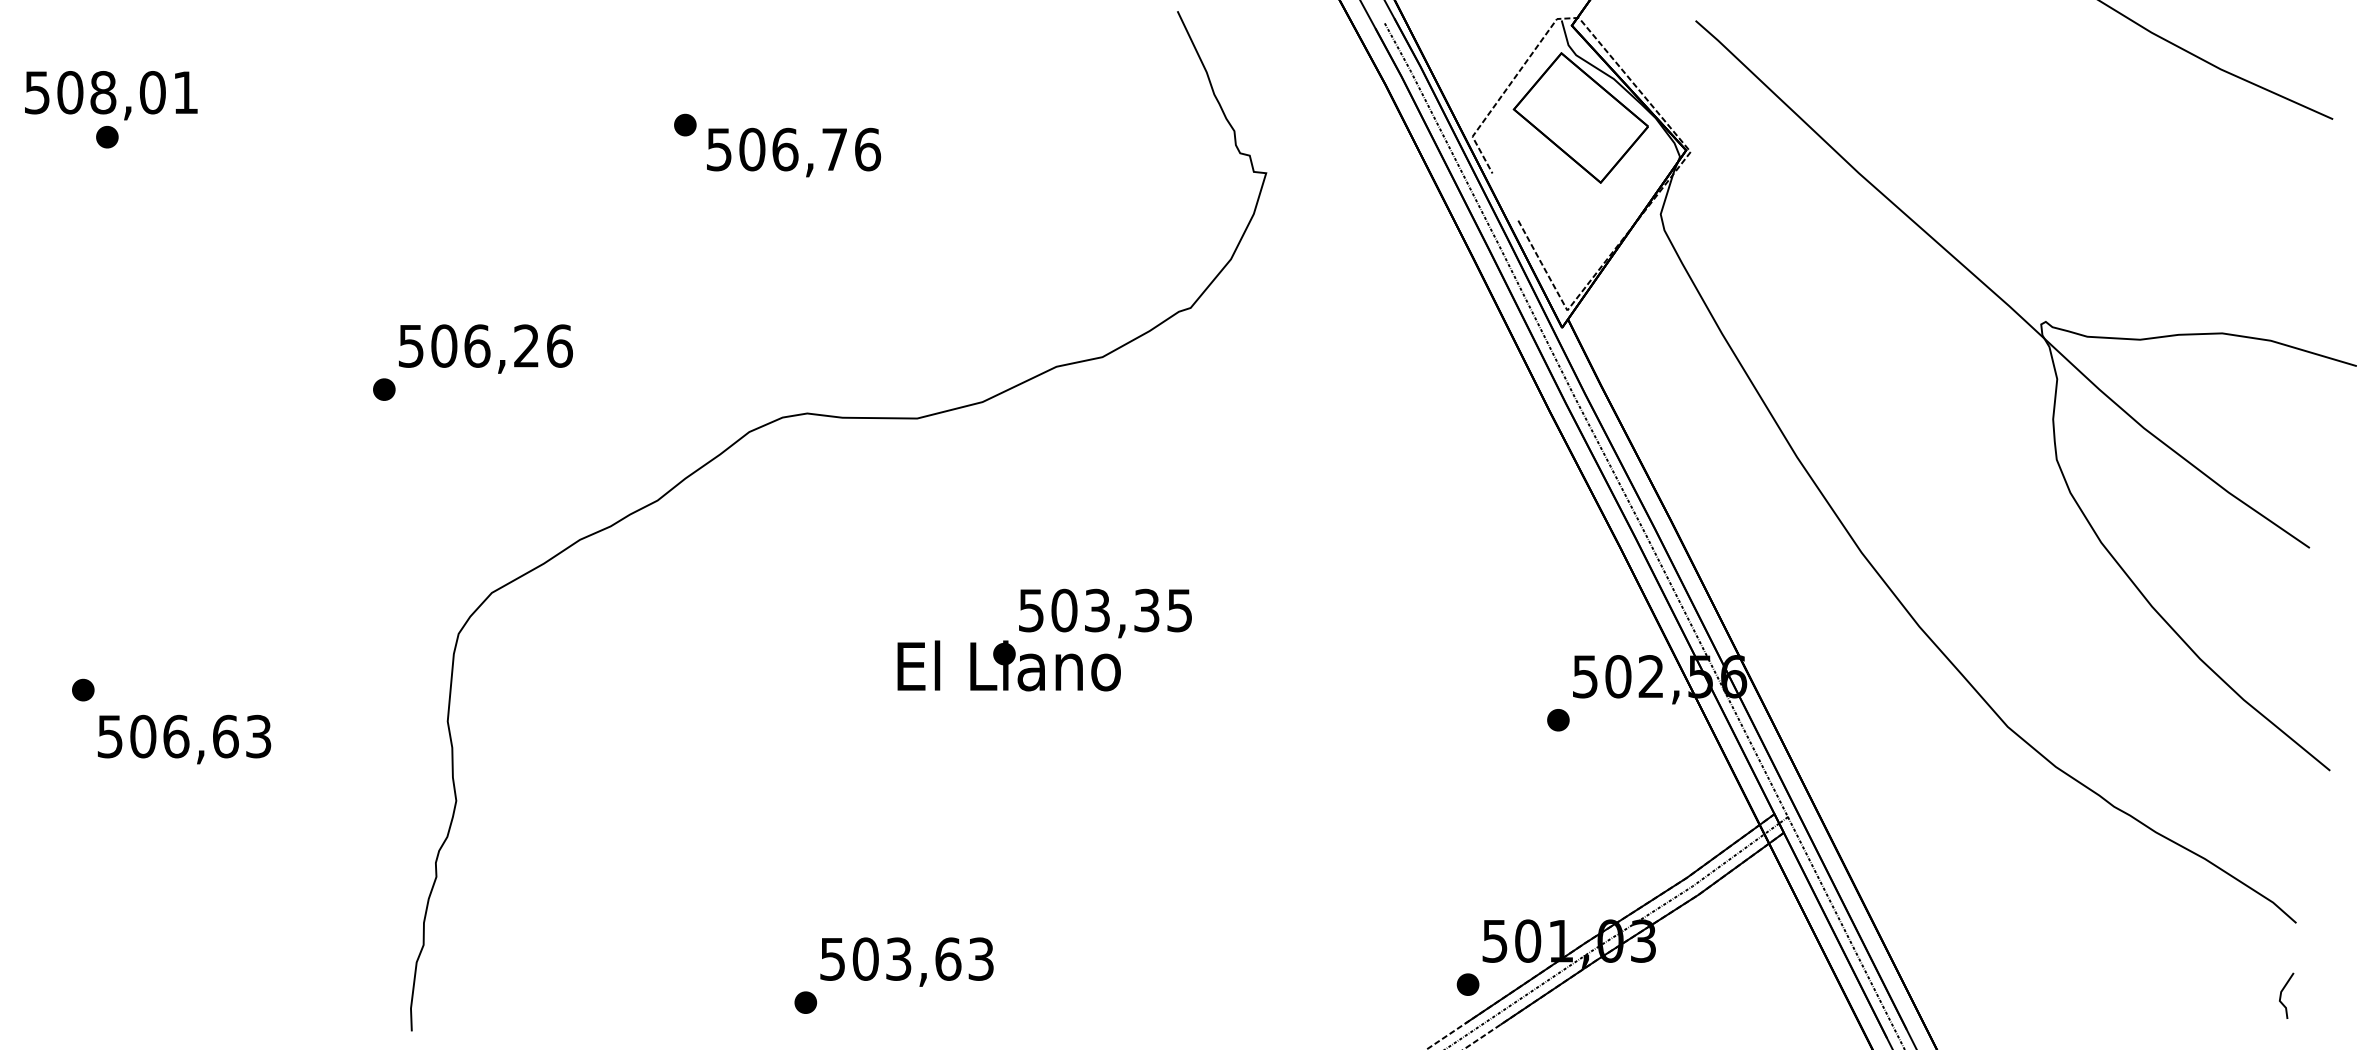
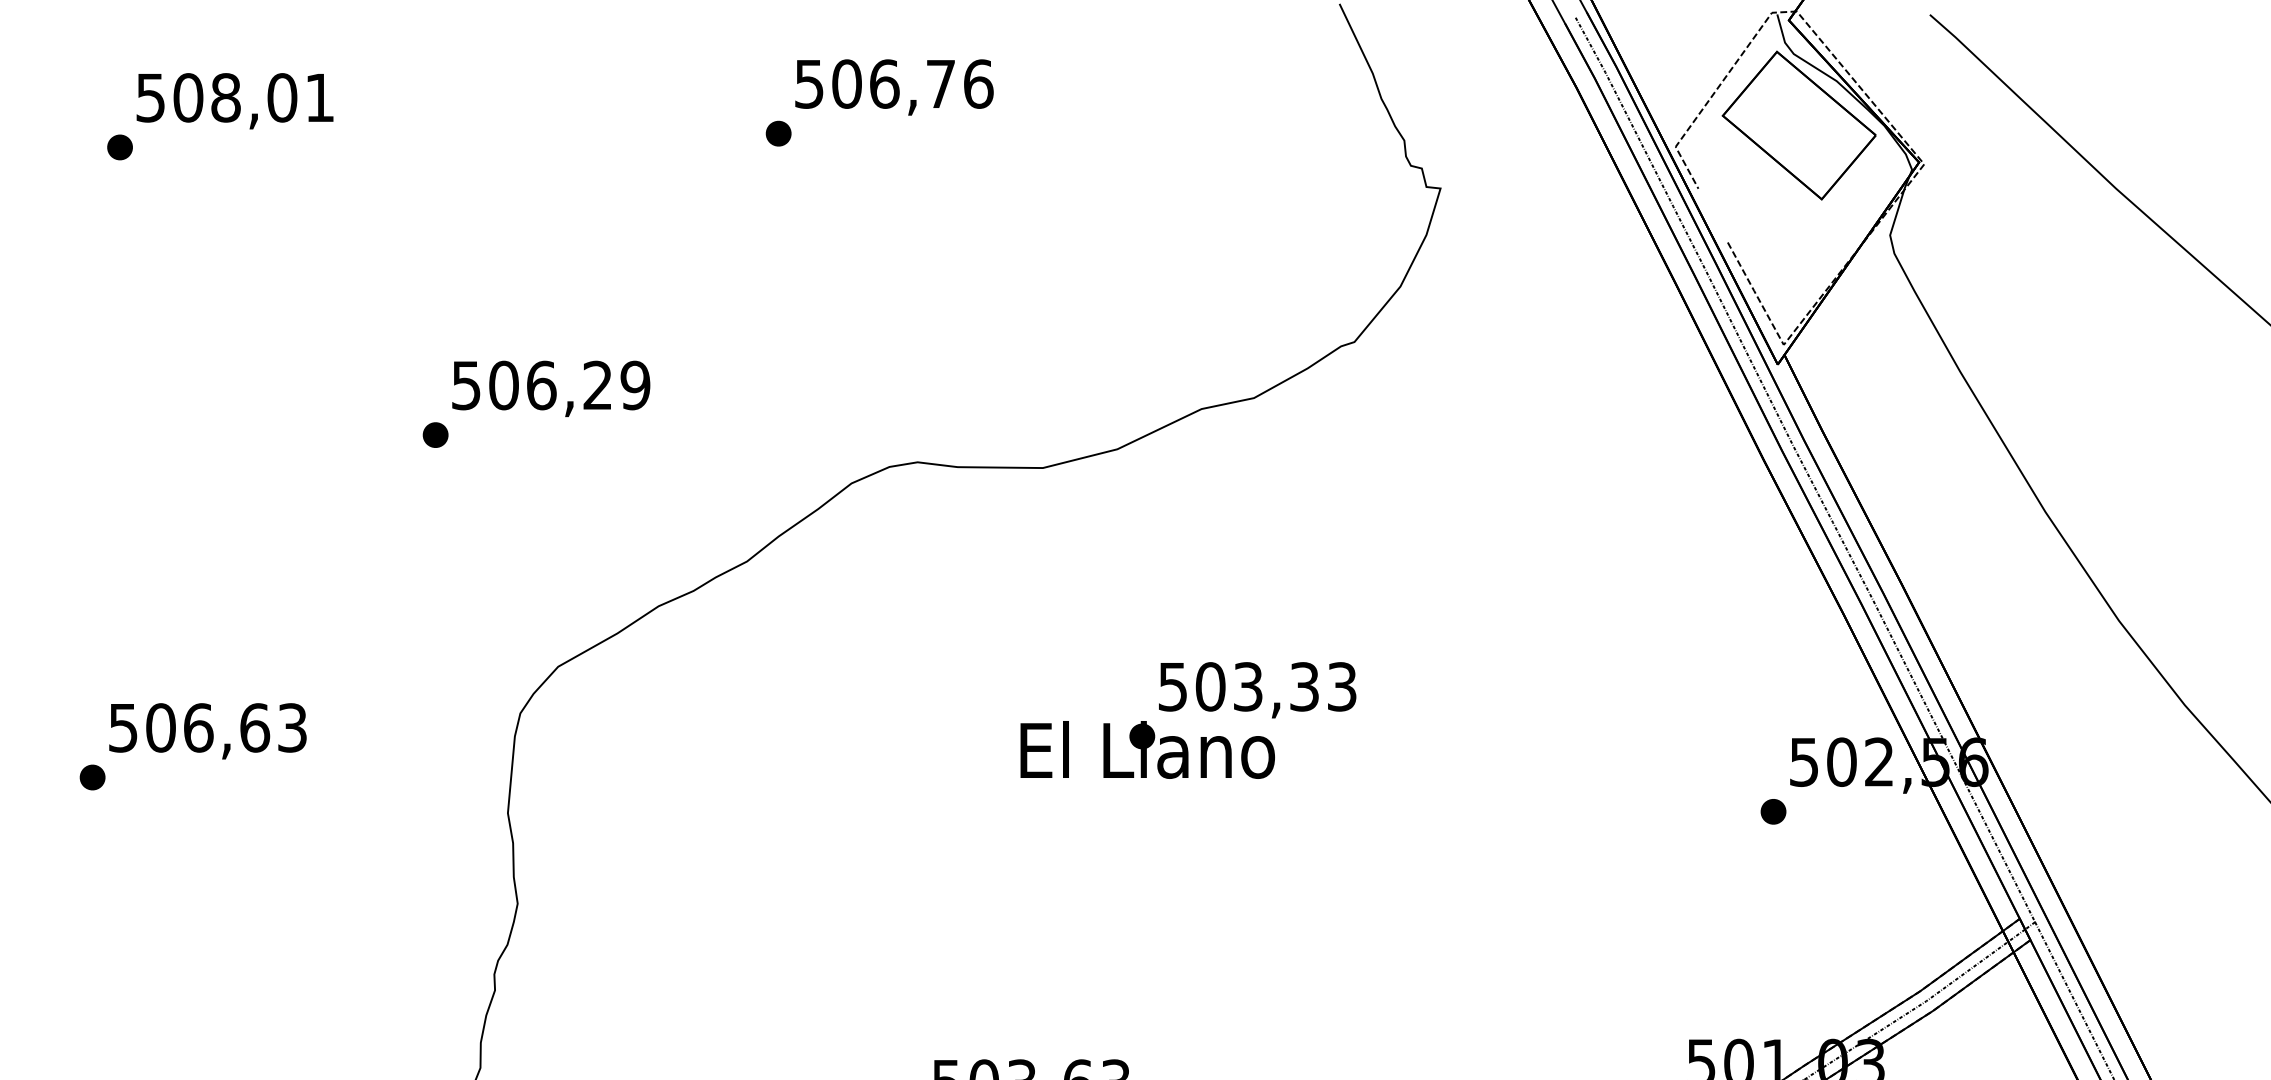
text: (111, 95) -> (235, 101), moved
text: (794, 152) -> (895, 87), moved
text: (559, 345) -> (635, 384), 506,26 -> 506,29
text: (1179, 609) -> (1341, 685), 503,35 -> 503,33
text: (184, 739) -> (207, 731), moved

